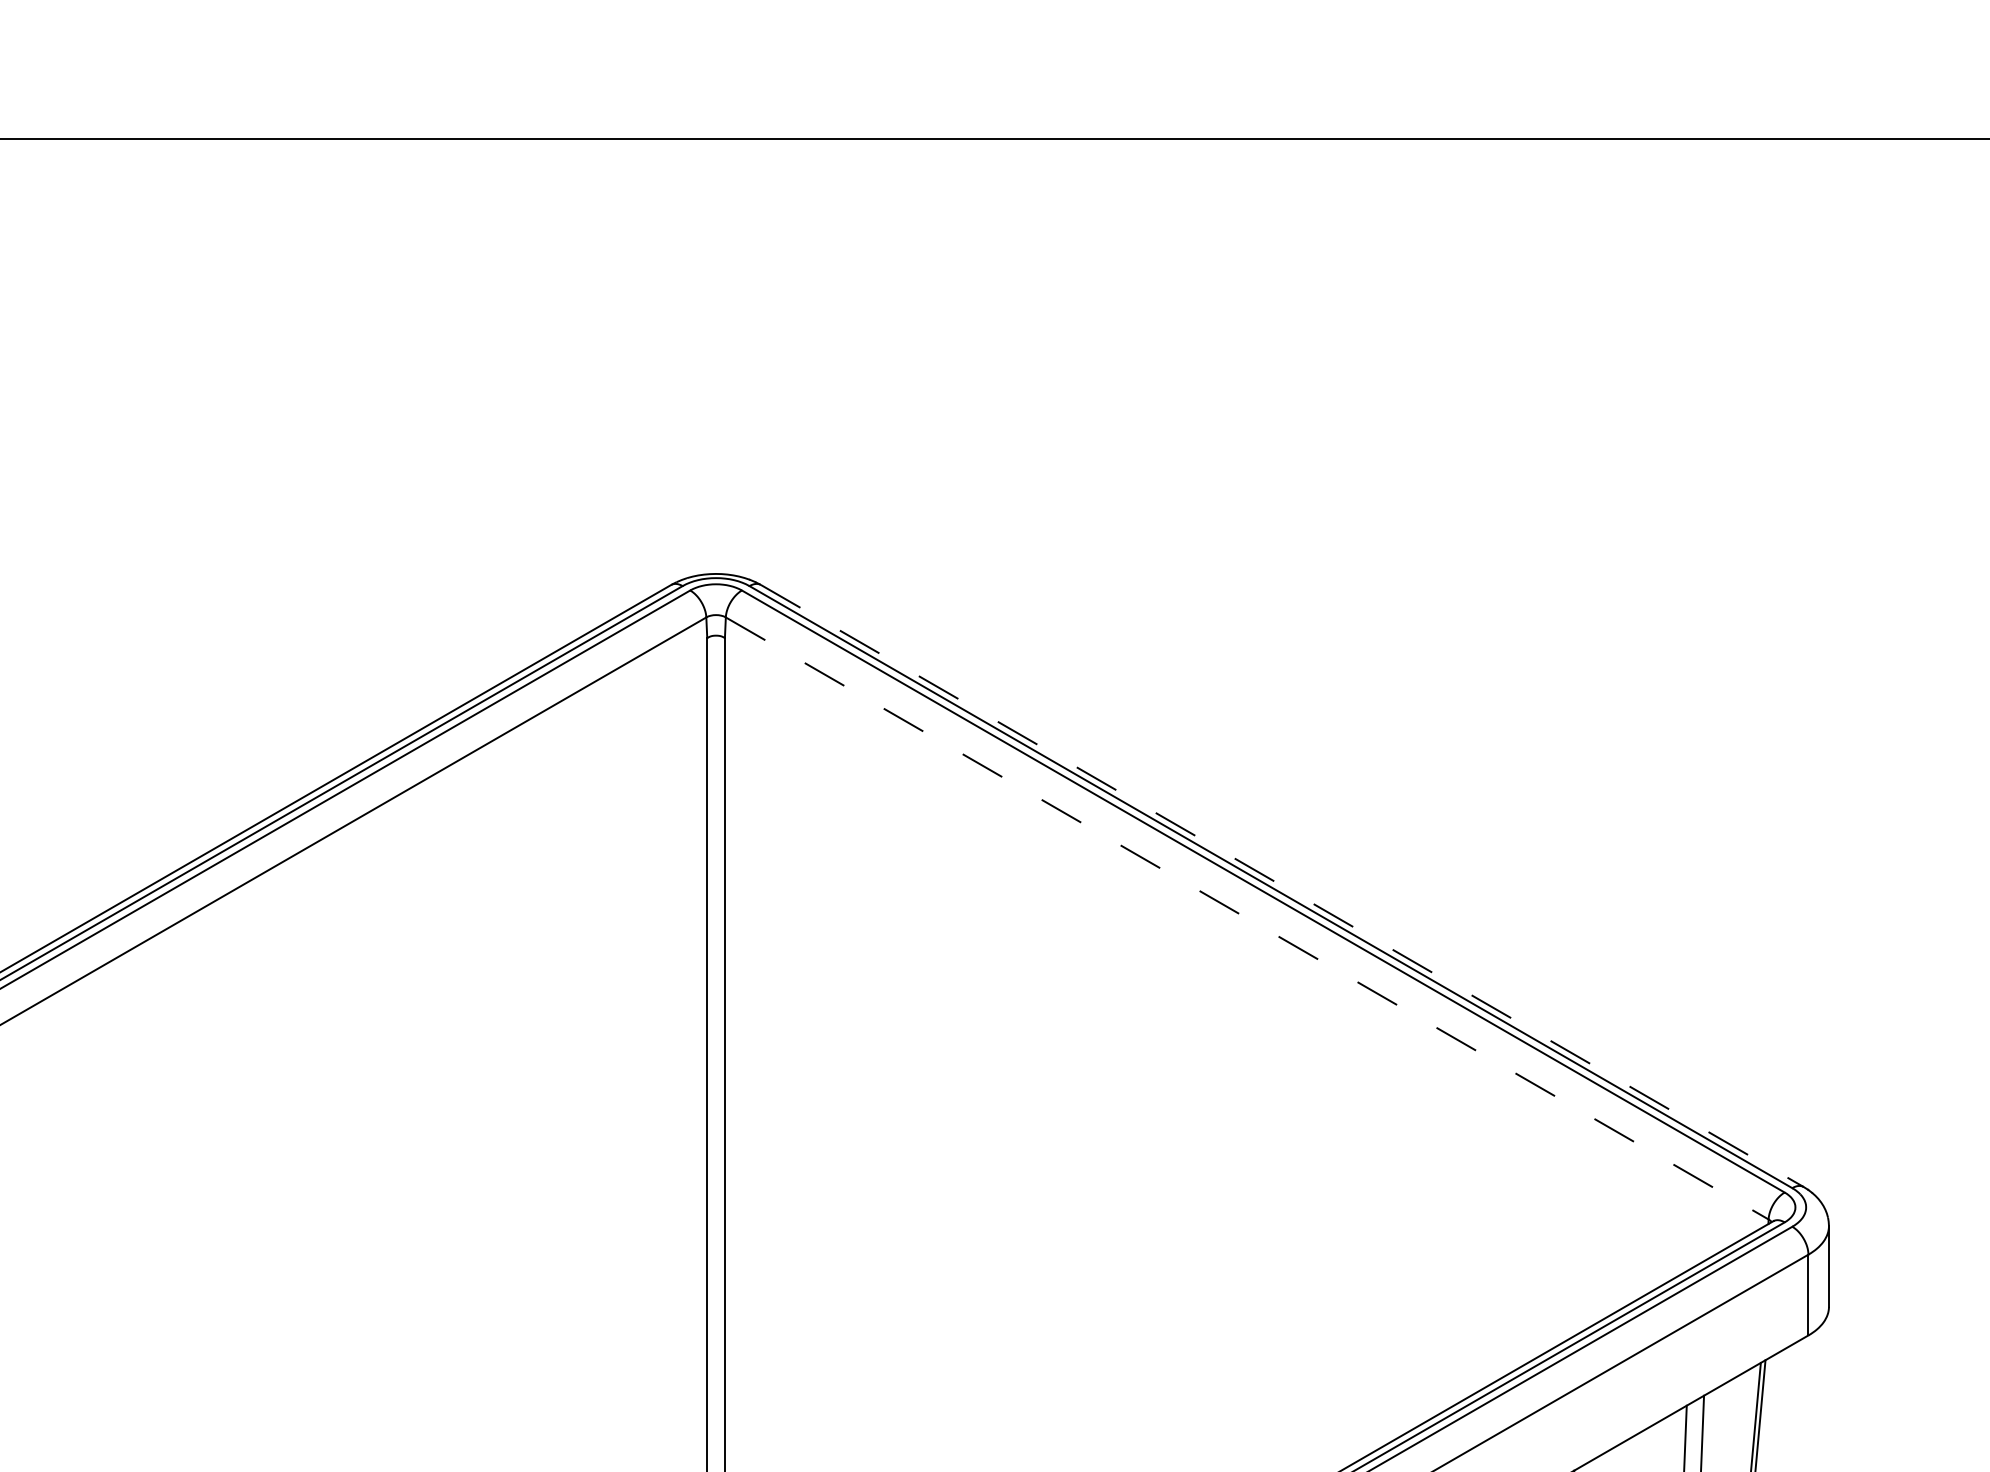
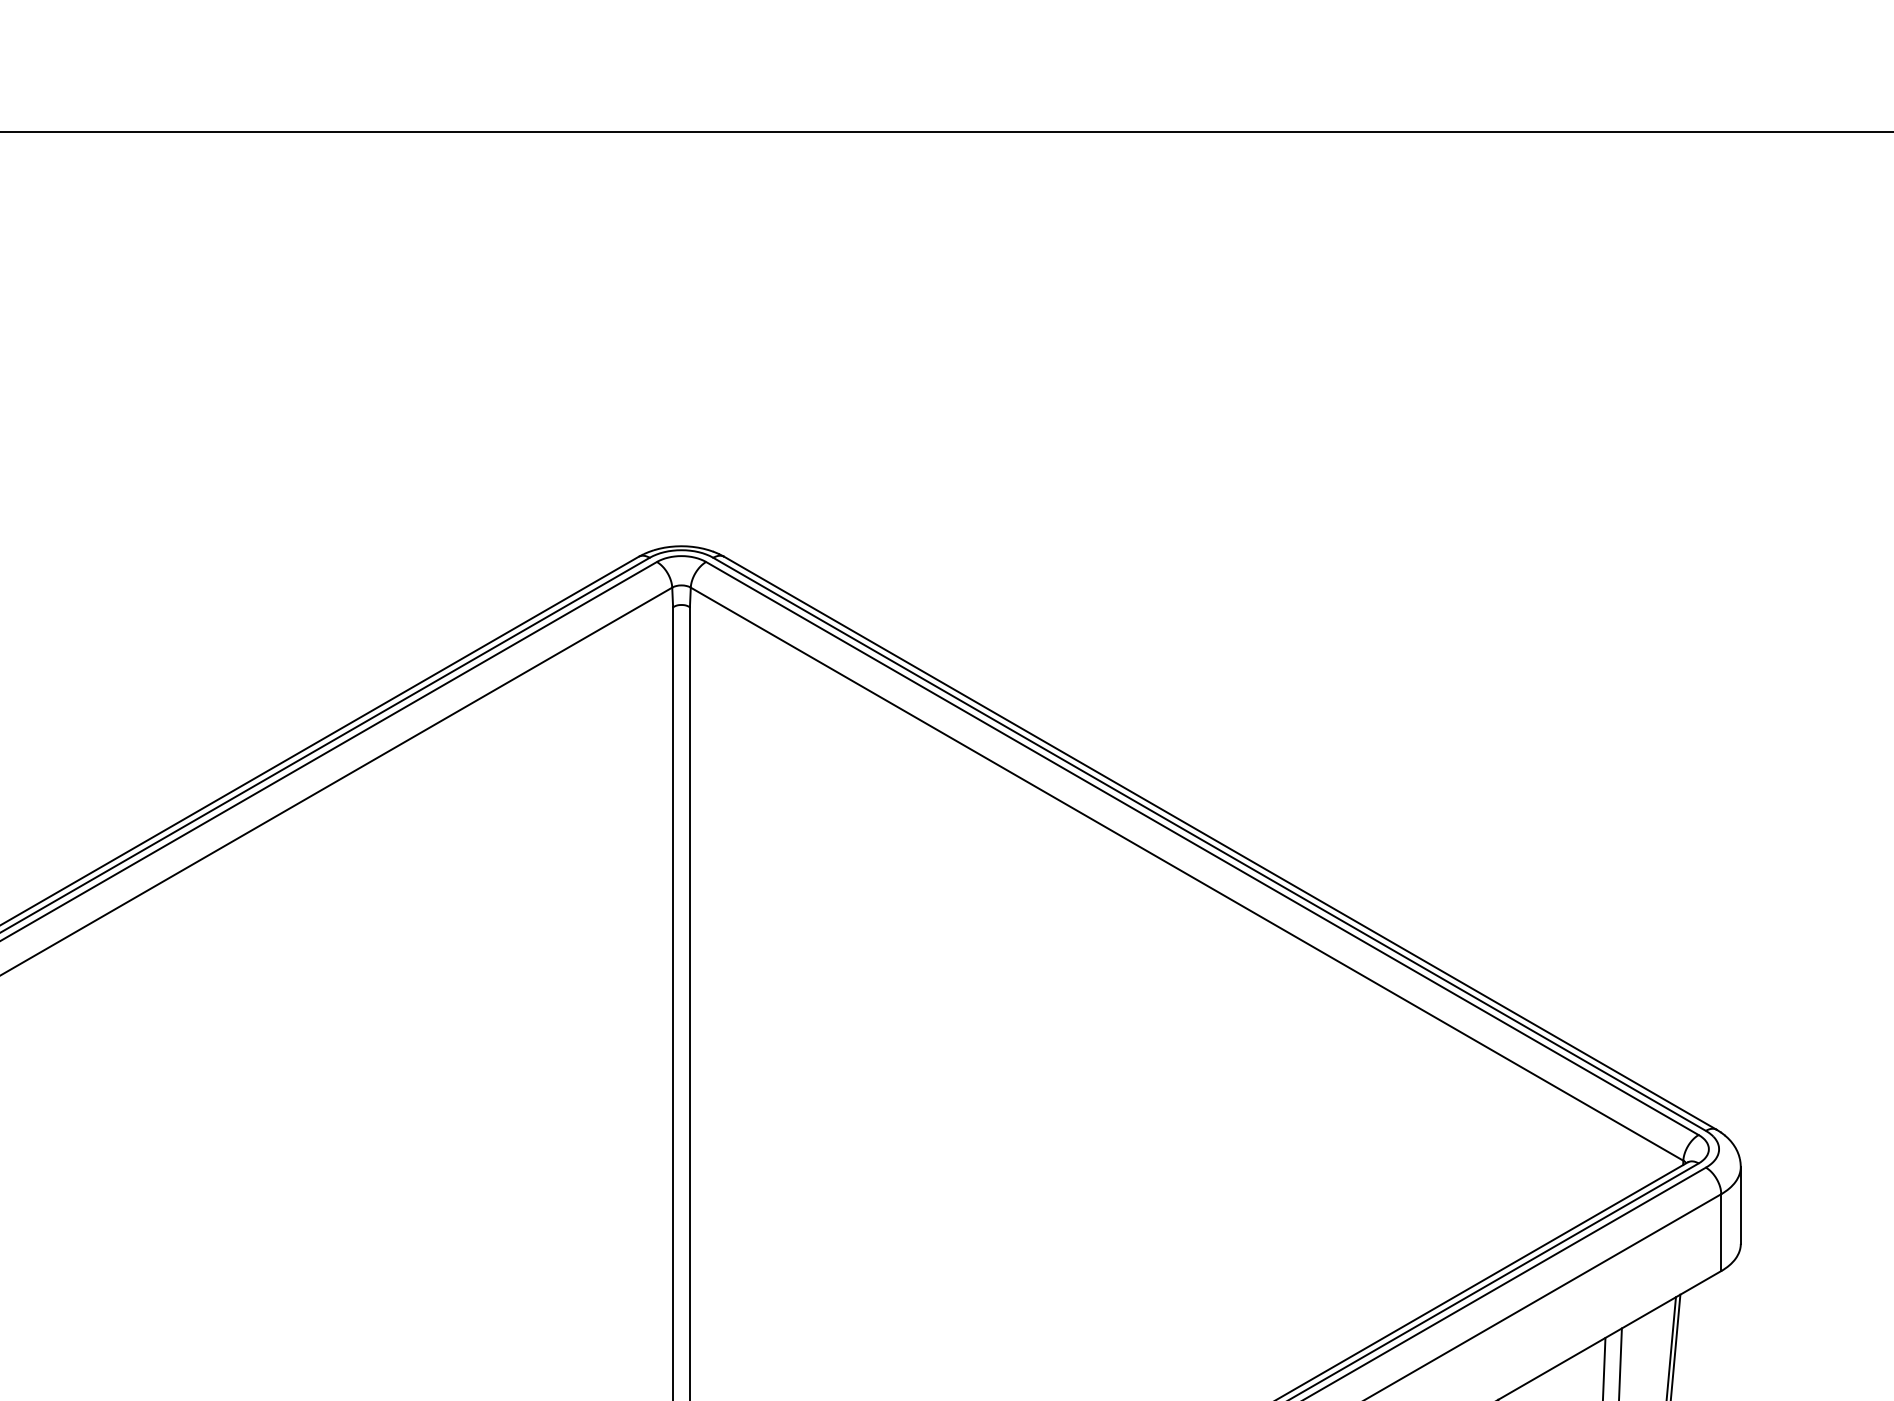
line: (1282, 886) -> (1220, 843), dashed -> solid
line: (1247, 918) -> (1187, 874), dashed -> solid

